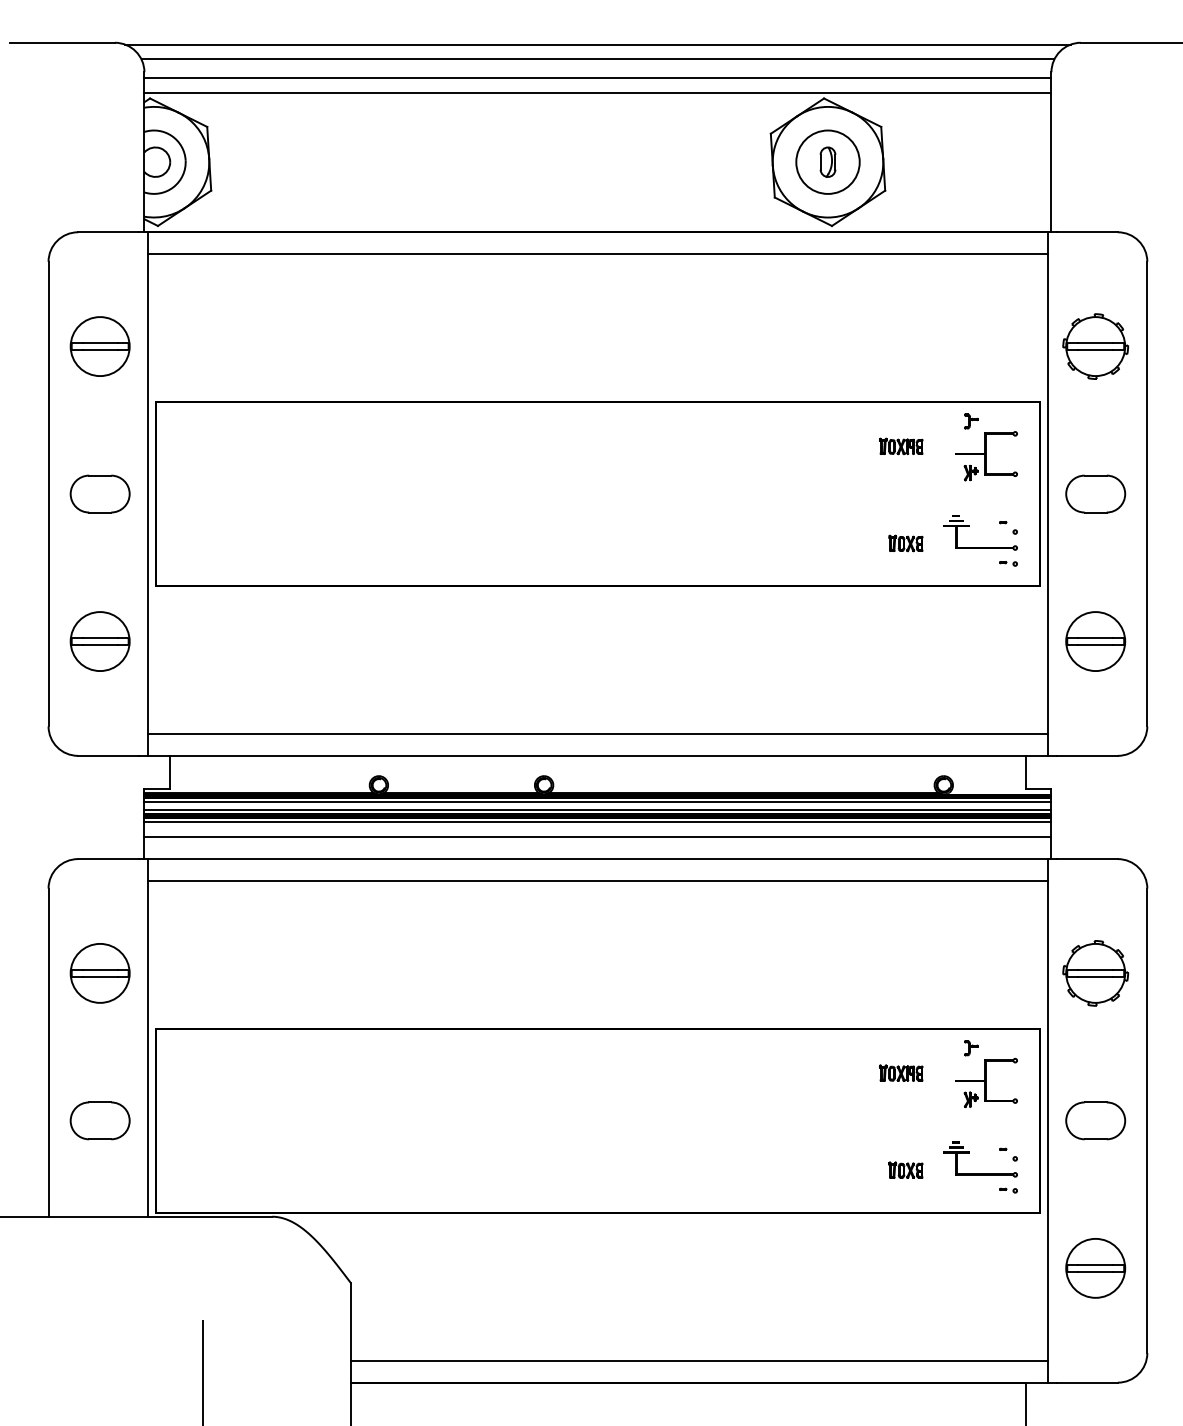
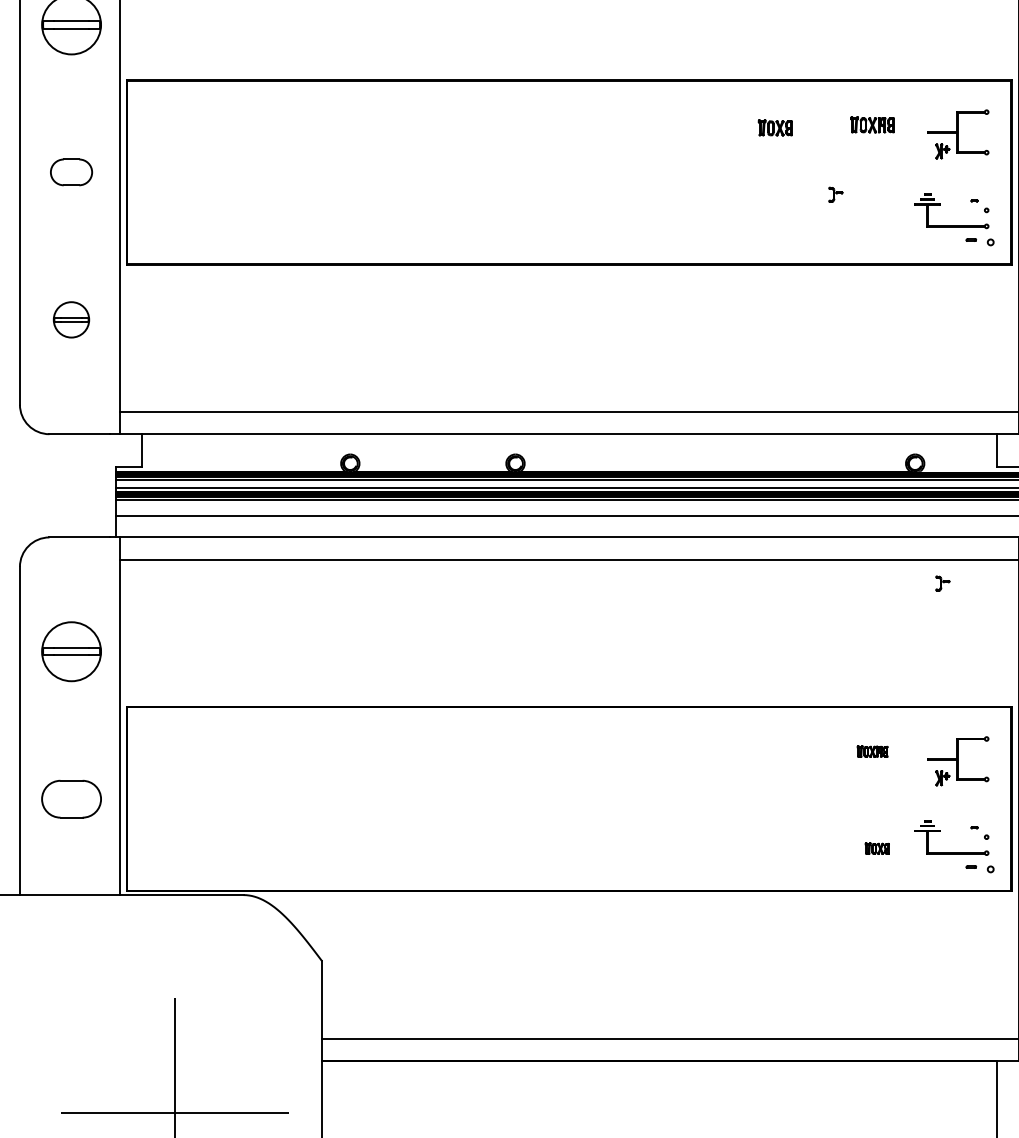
part: (971, 421) -> (835, 194), moved
part: (99, 493) -> (70, 171), size x0.7
part: (905, 543) -> (774, 127), moved
part: (1008, 563) -> (979, 241), size x1.6
part: (99, 641) -> (70, 319), size x0.6
part: (971, 1048) -> (942, 583), moved
part: (901, 1072) -> (872, 750), size x0.7
part: (905, 1169) -> (876, 847), size x0.7
part: (1008, 1190) -> (979, 868), size x1.6

